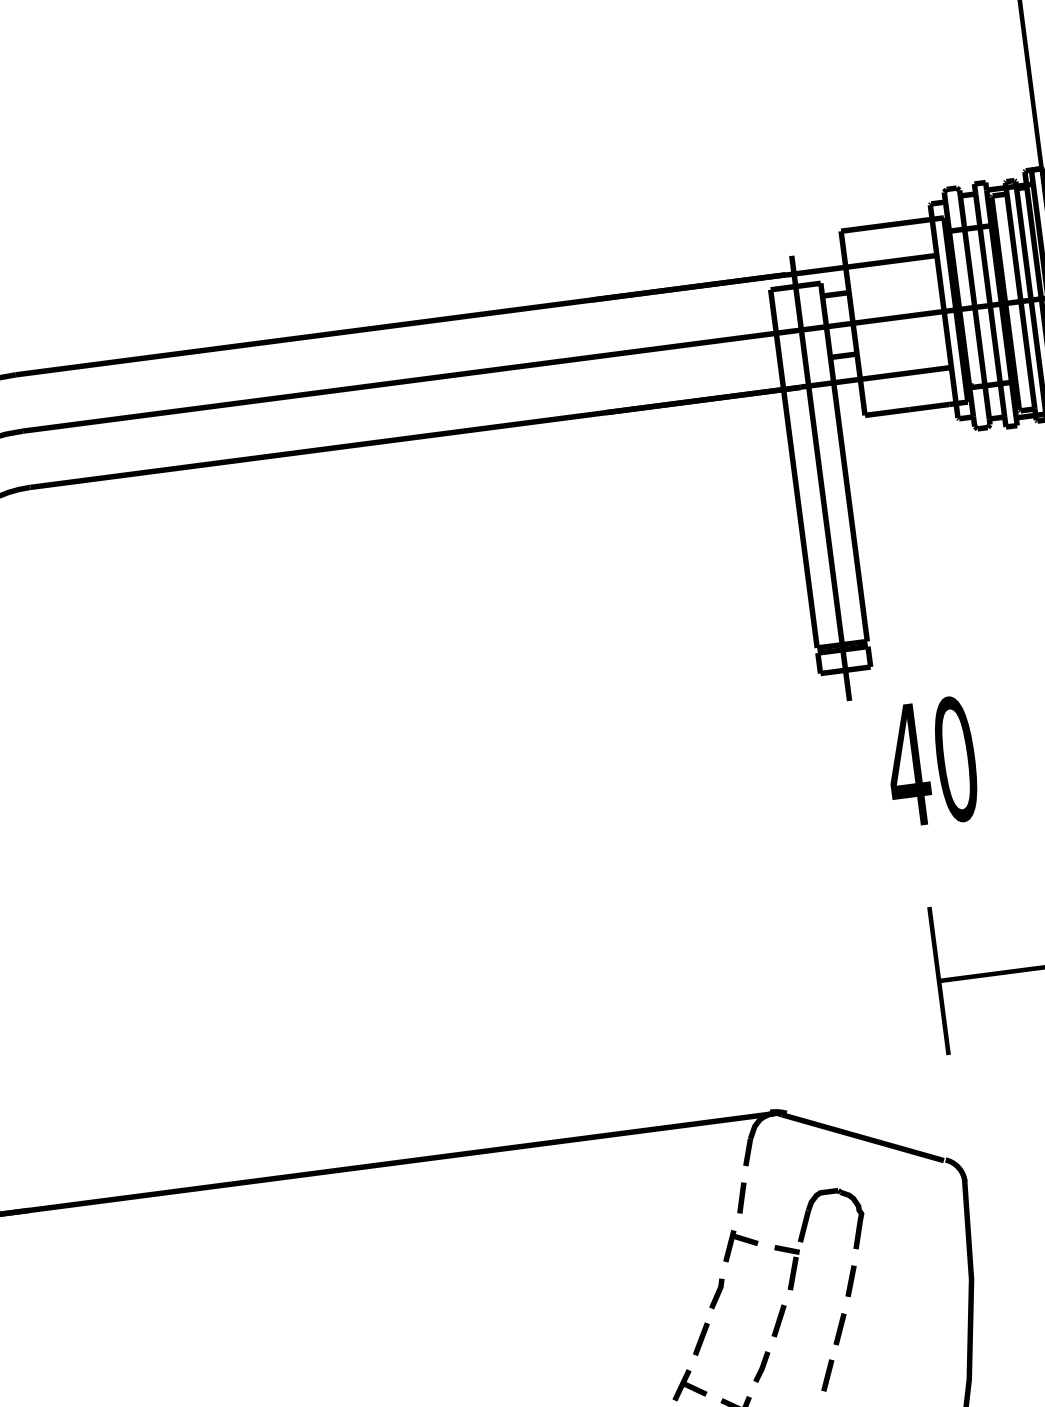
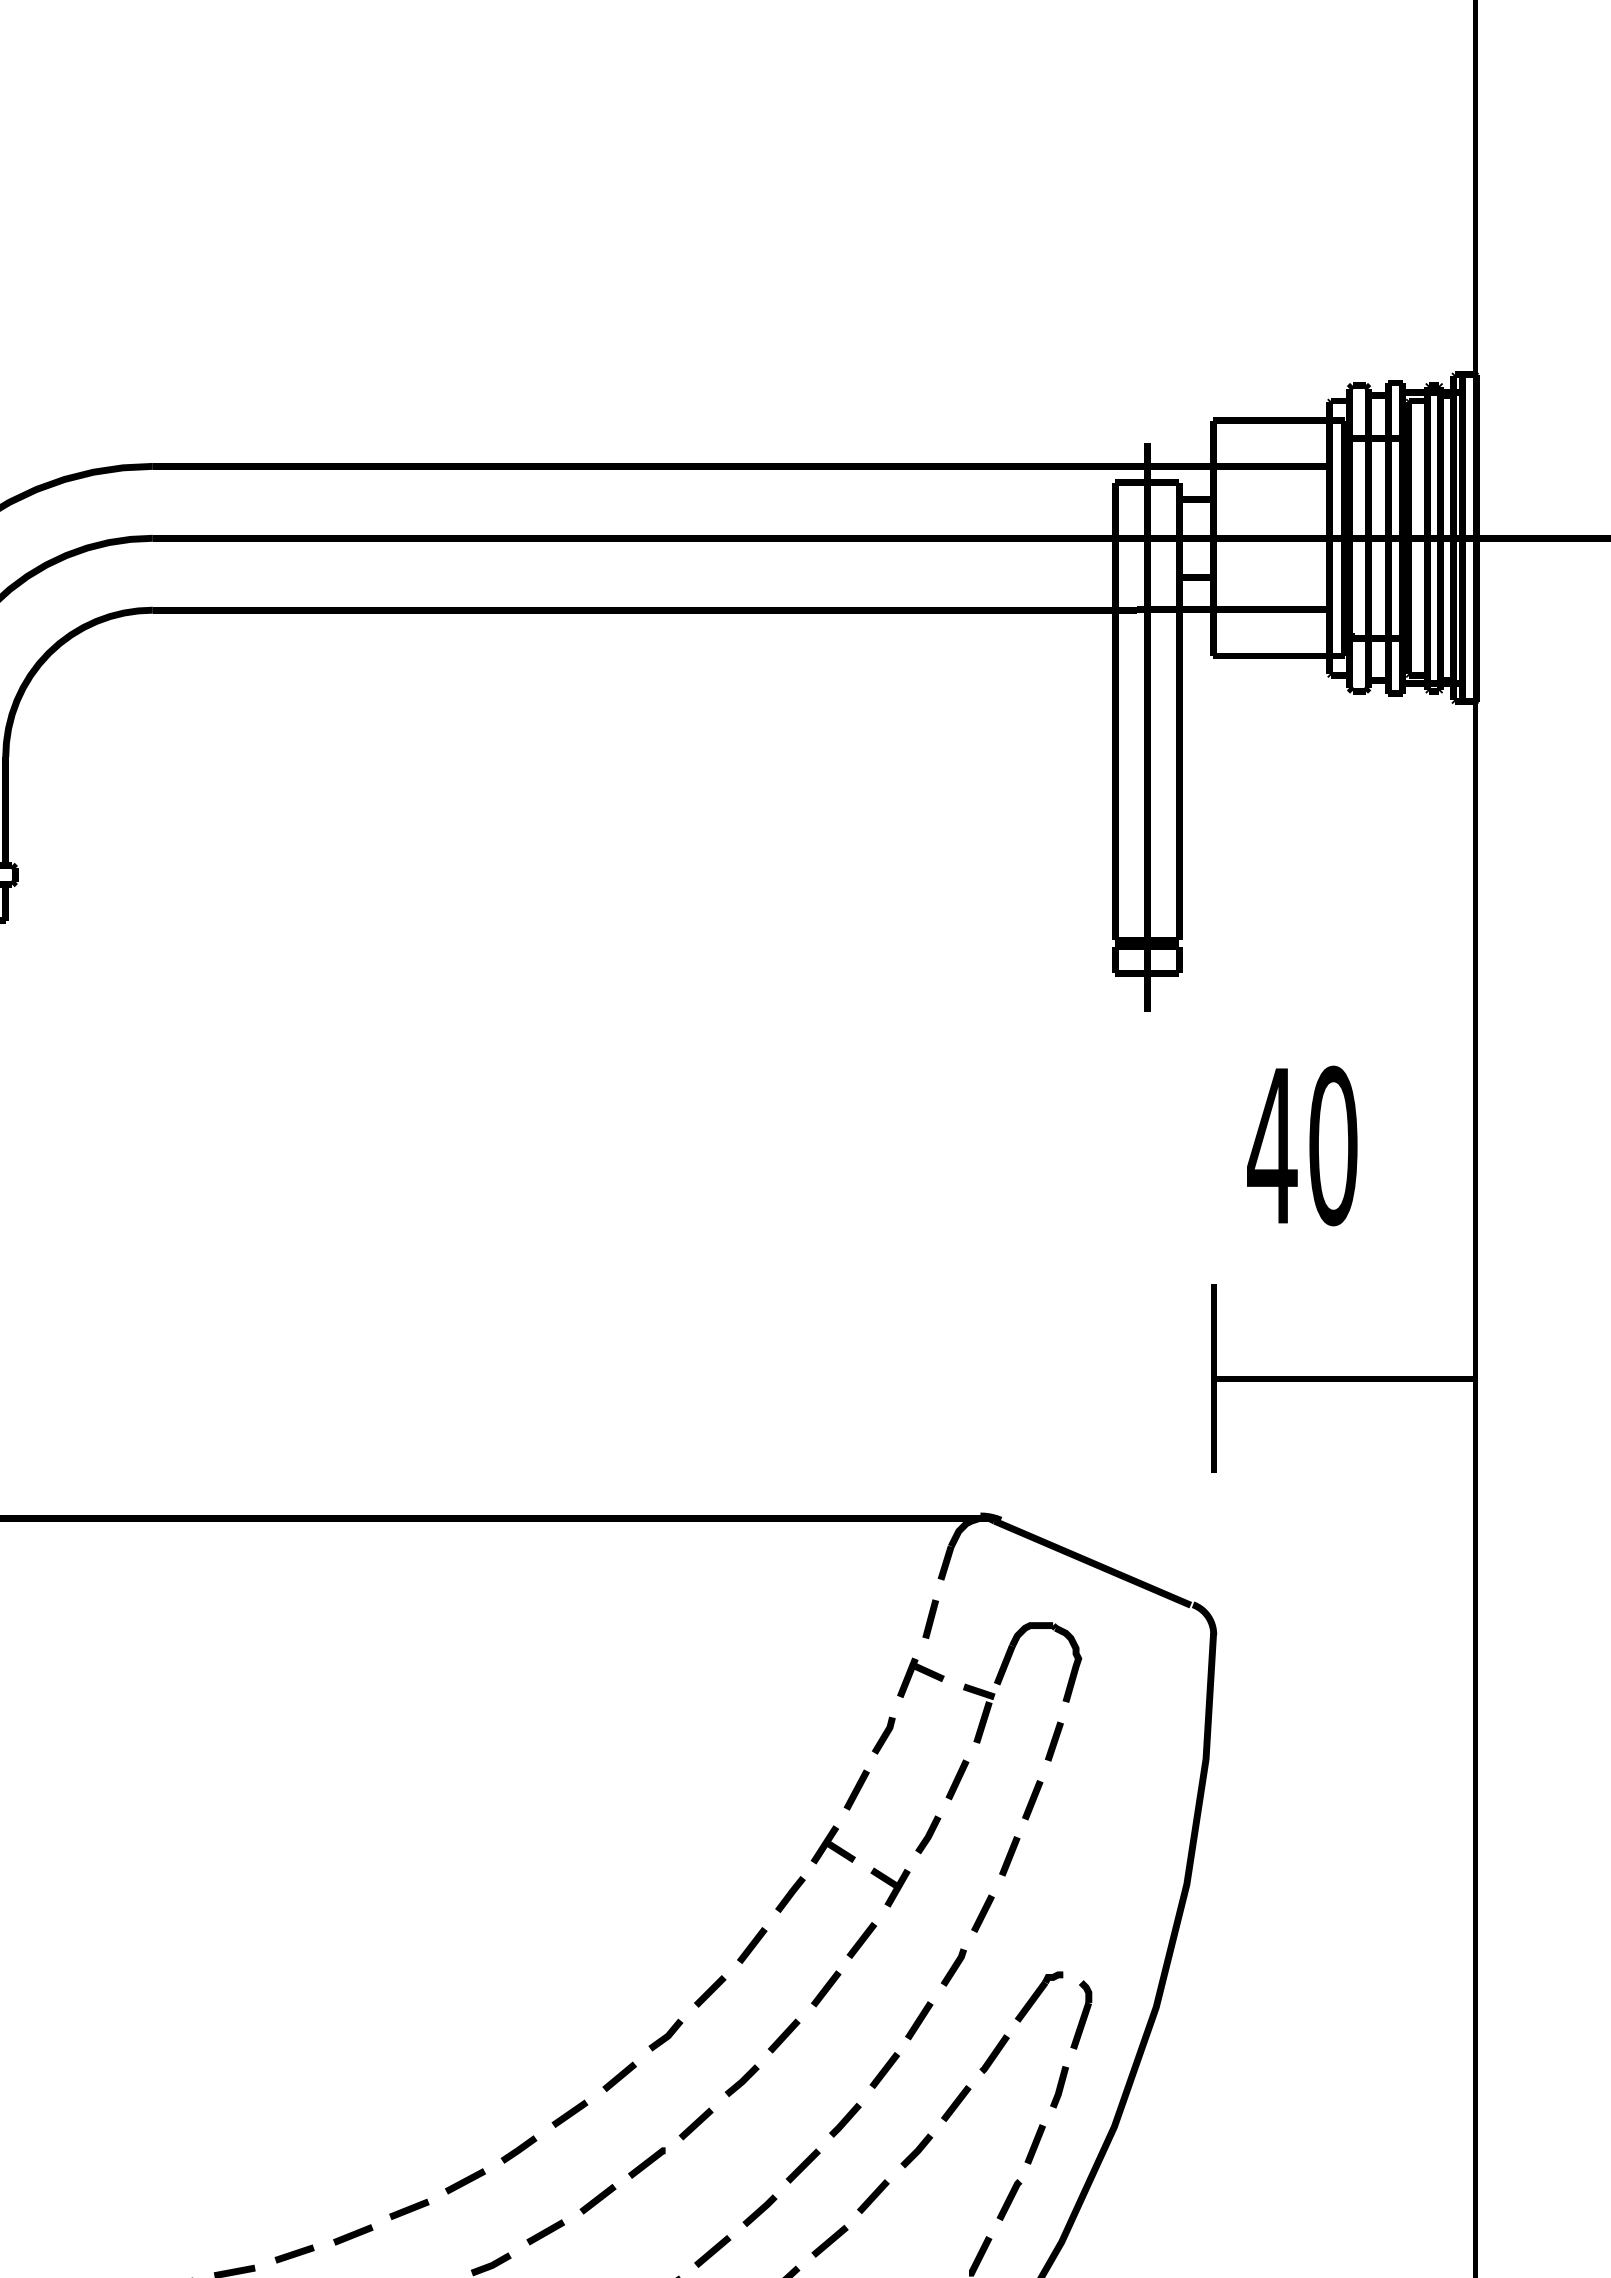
text: (931, 762) -> (1302, 1145), moved

